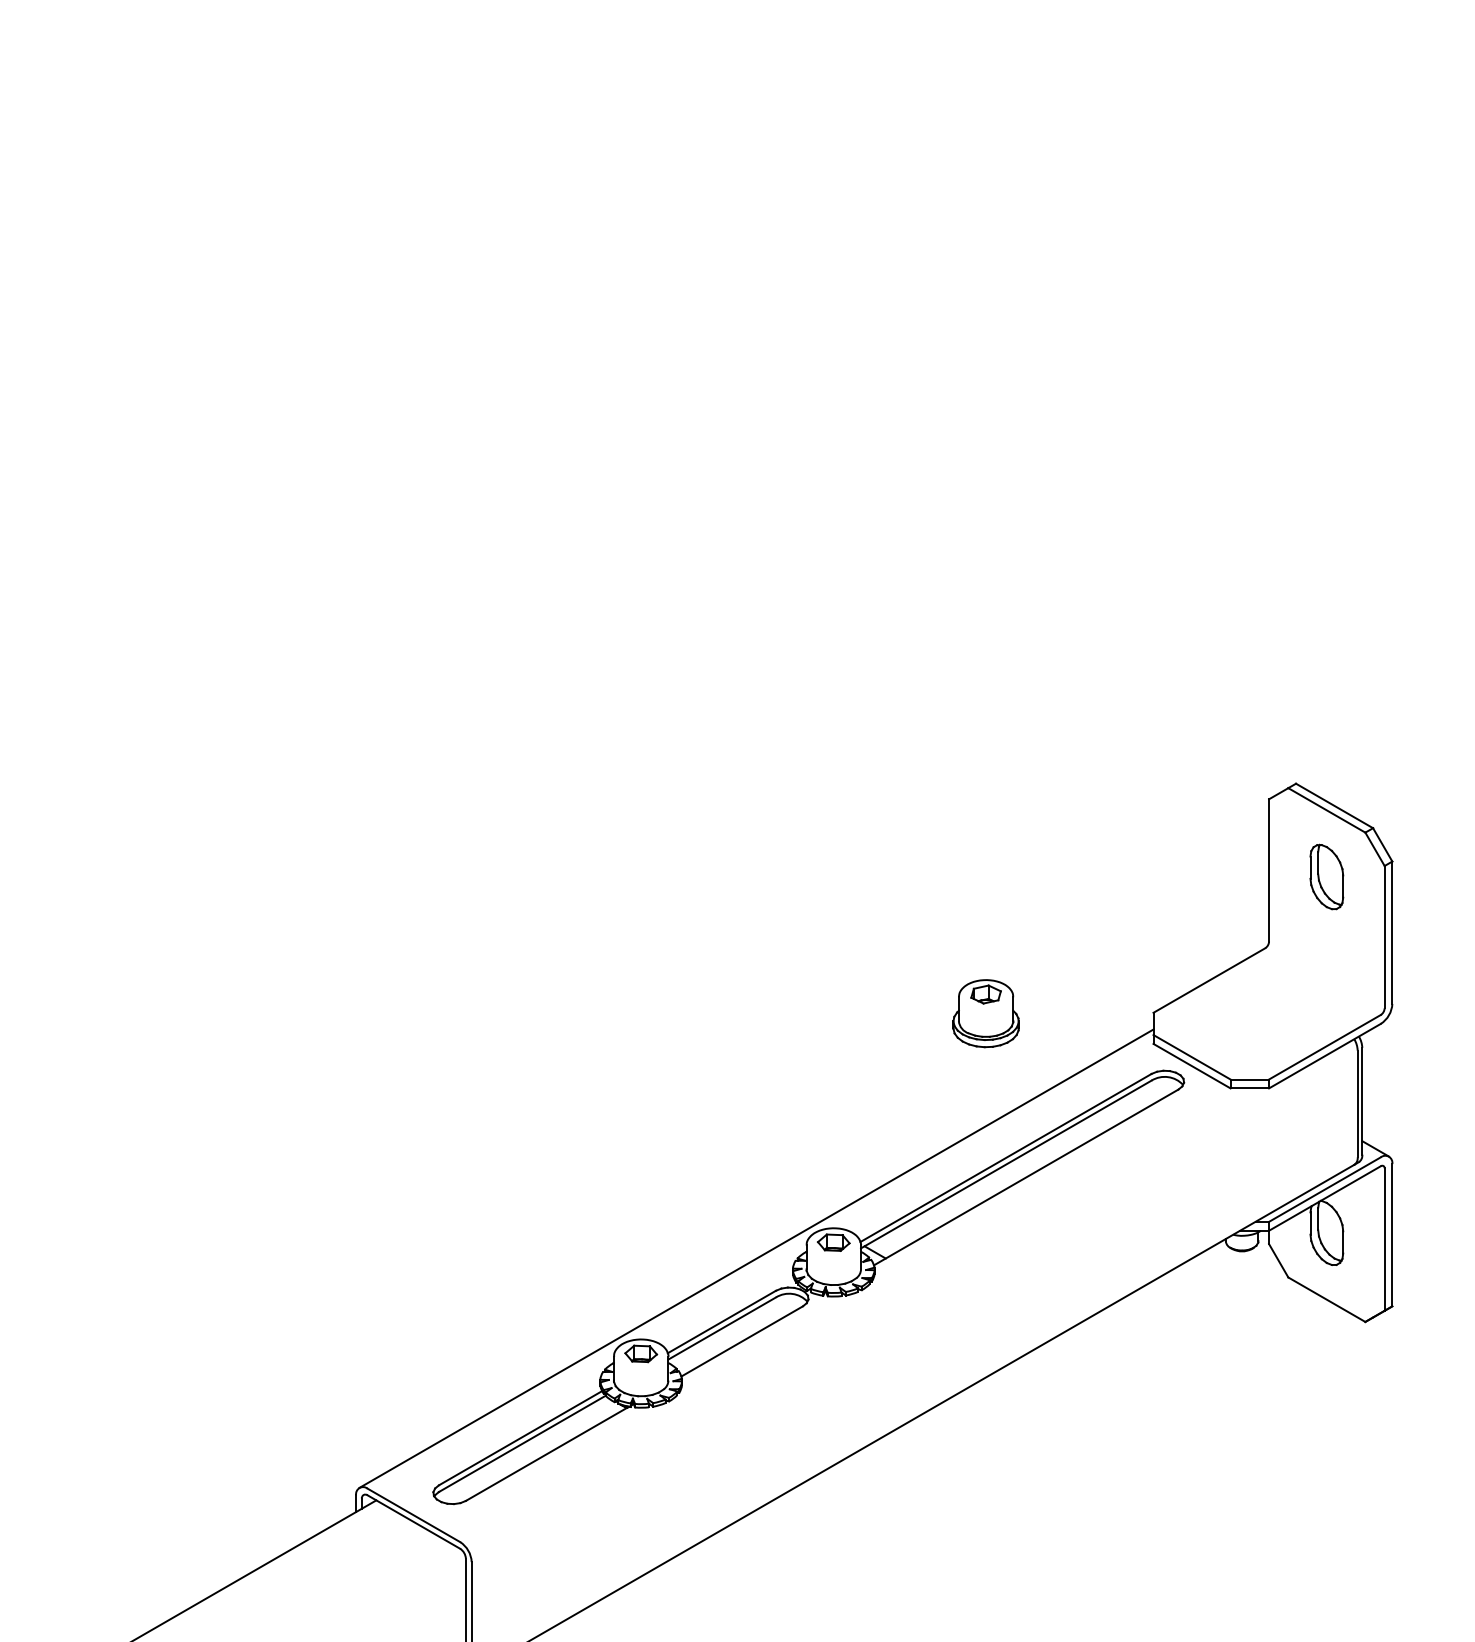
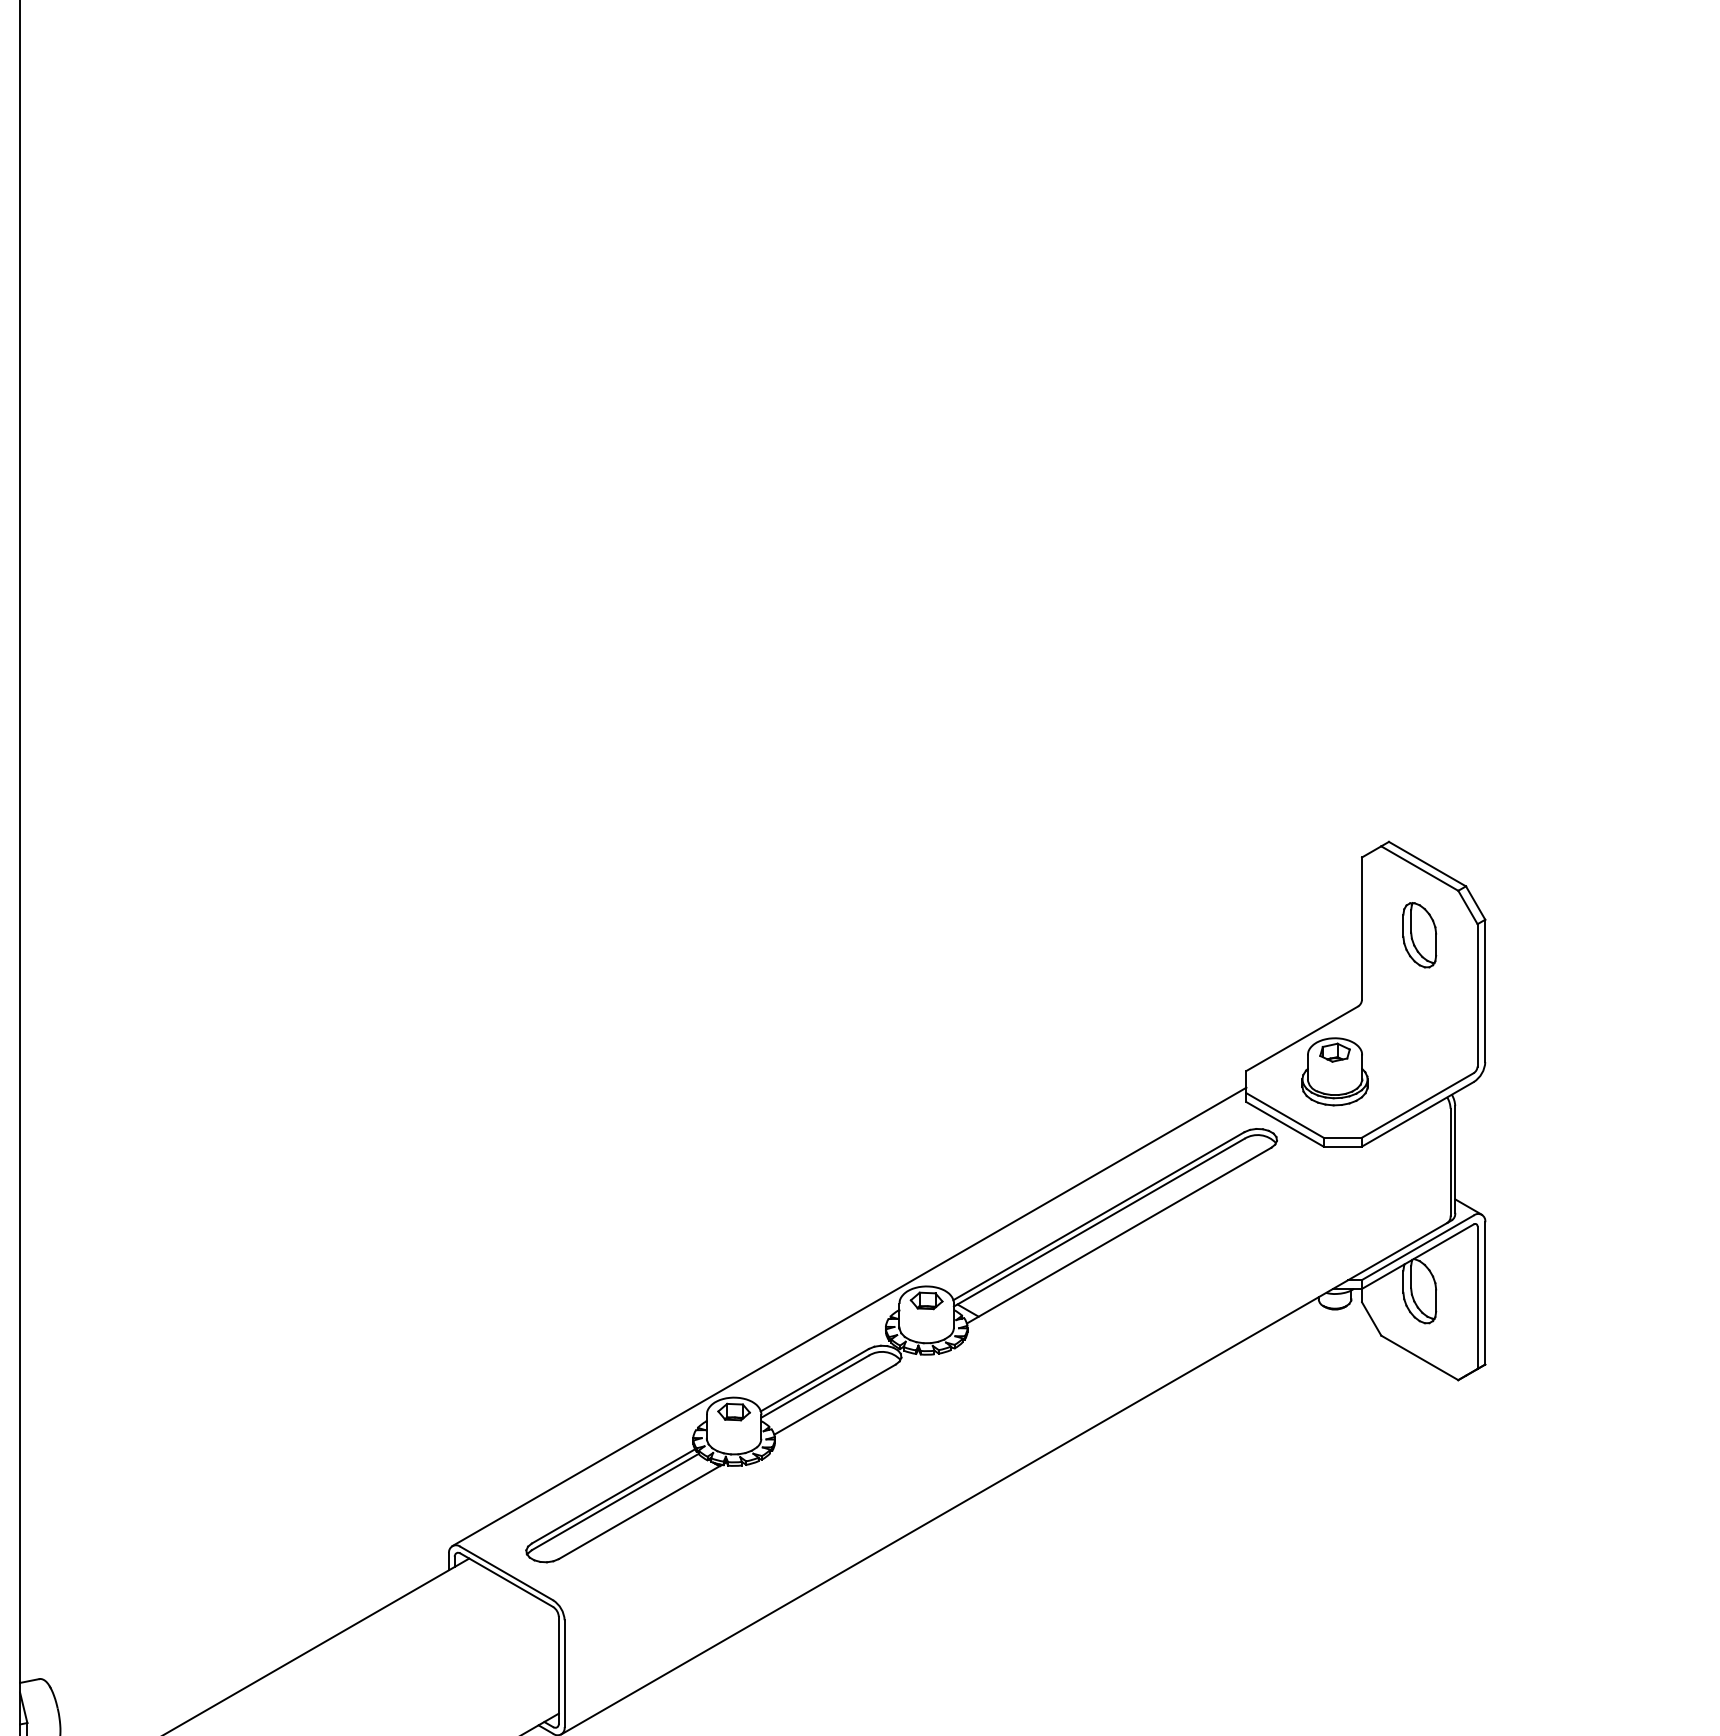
part: (985, 1013) -> (1334, 1071), moved

